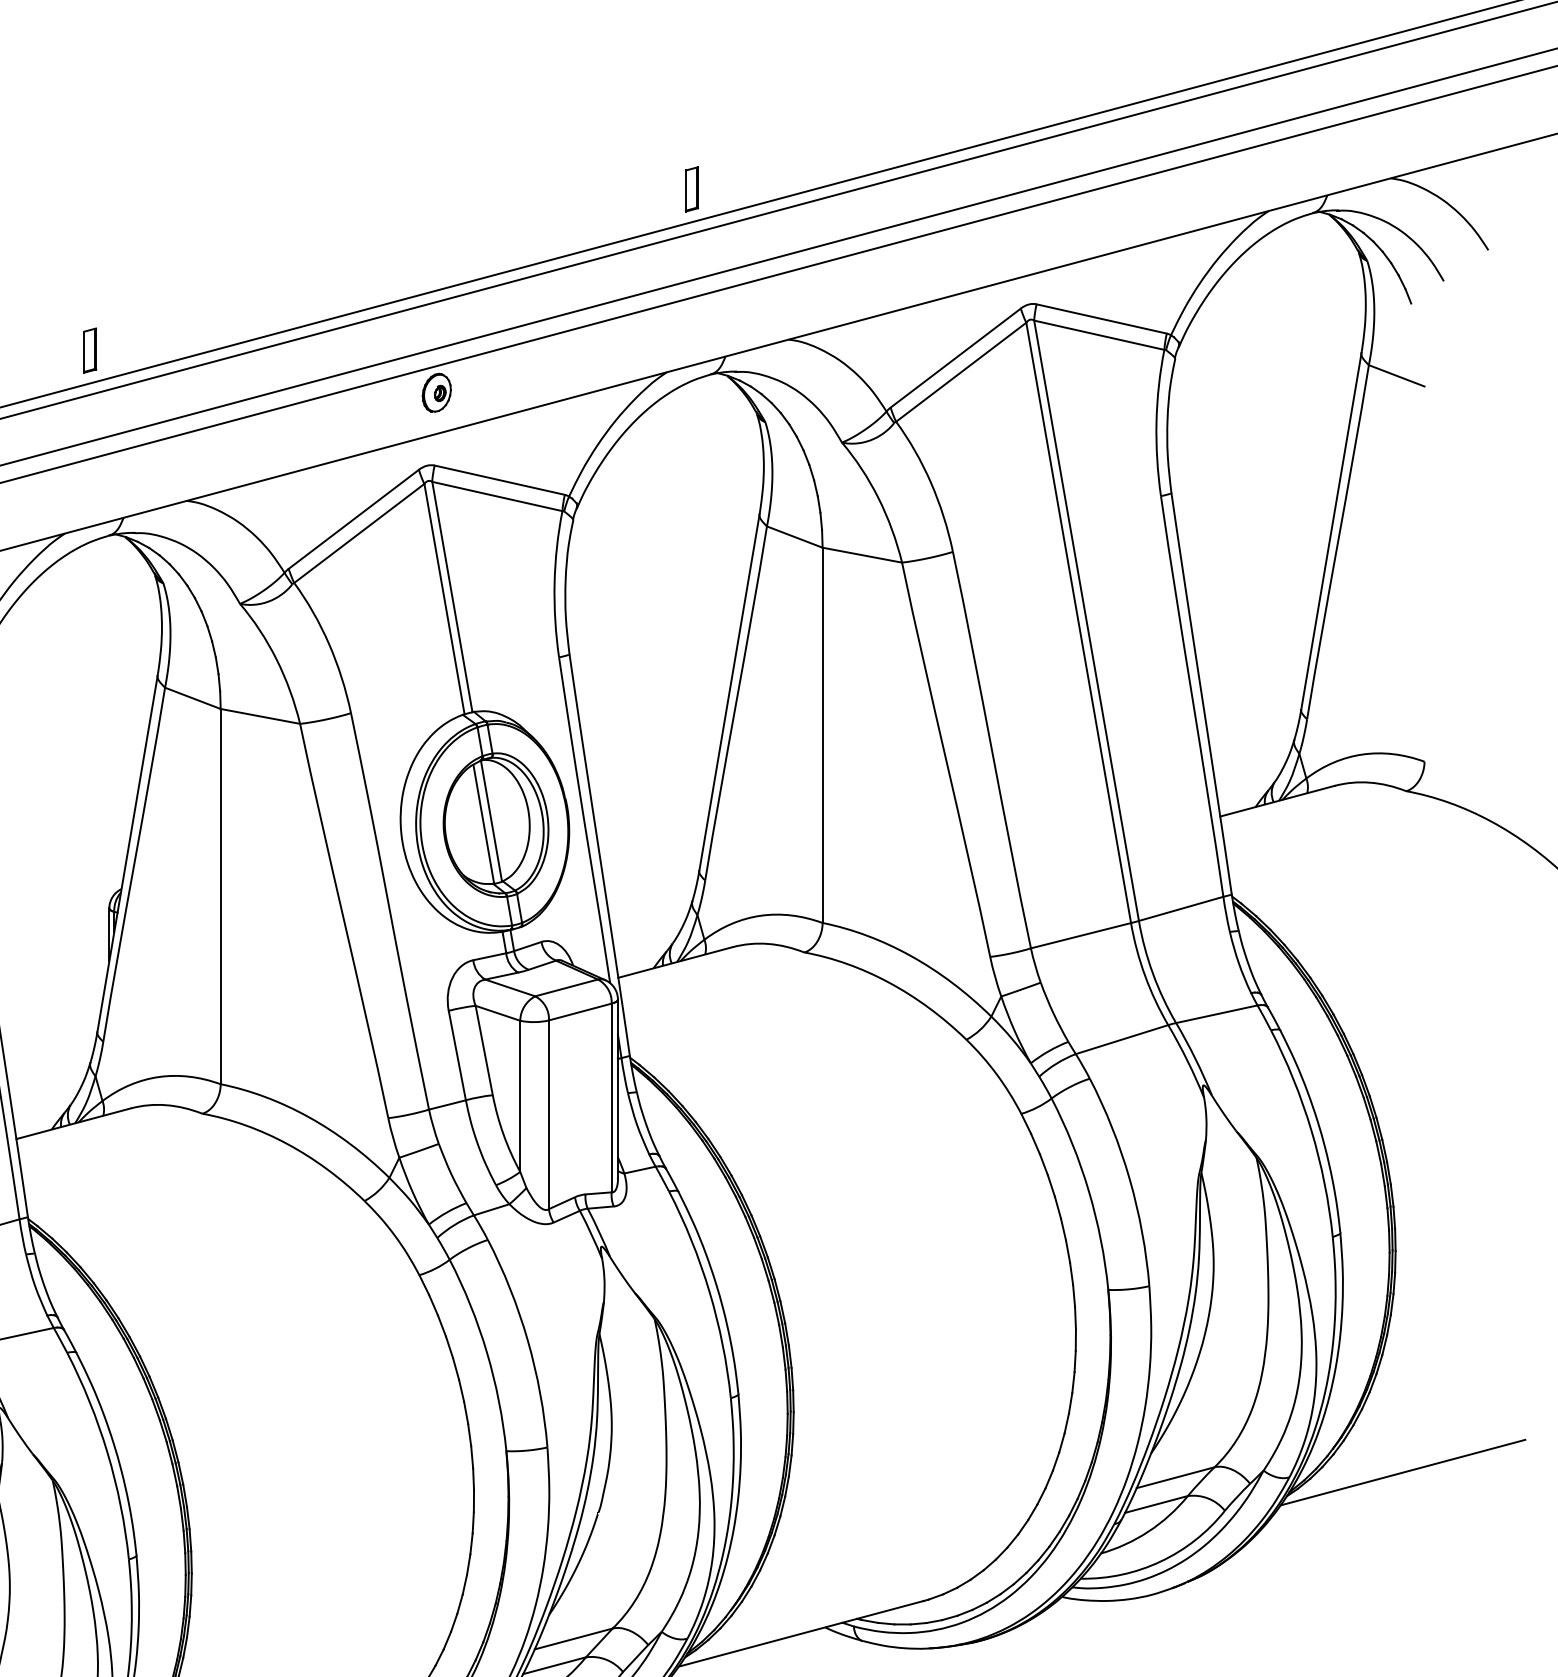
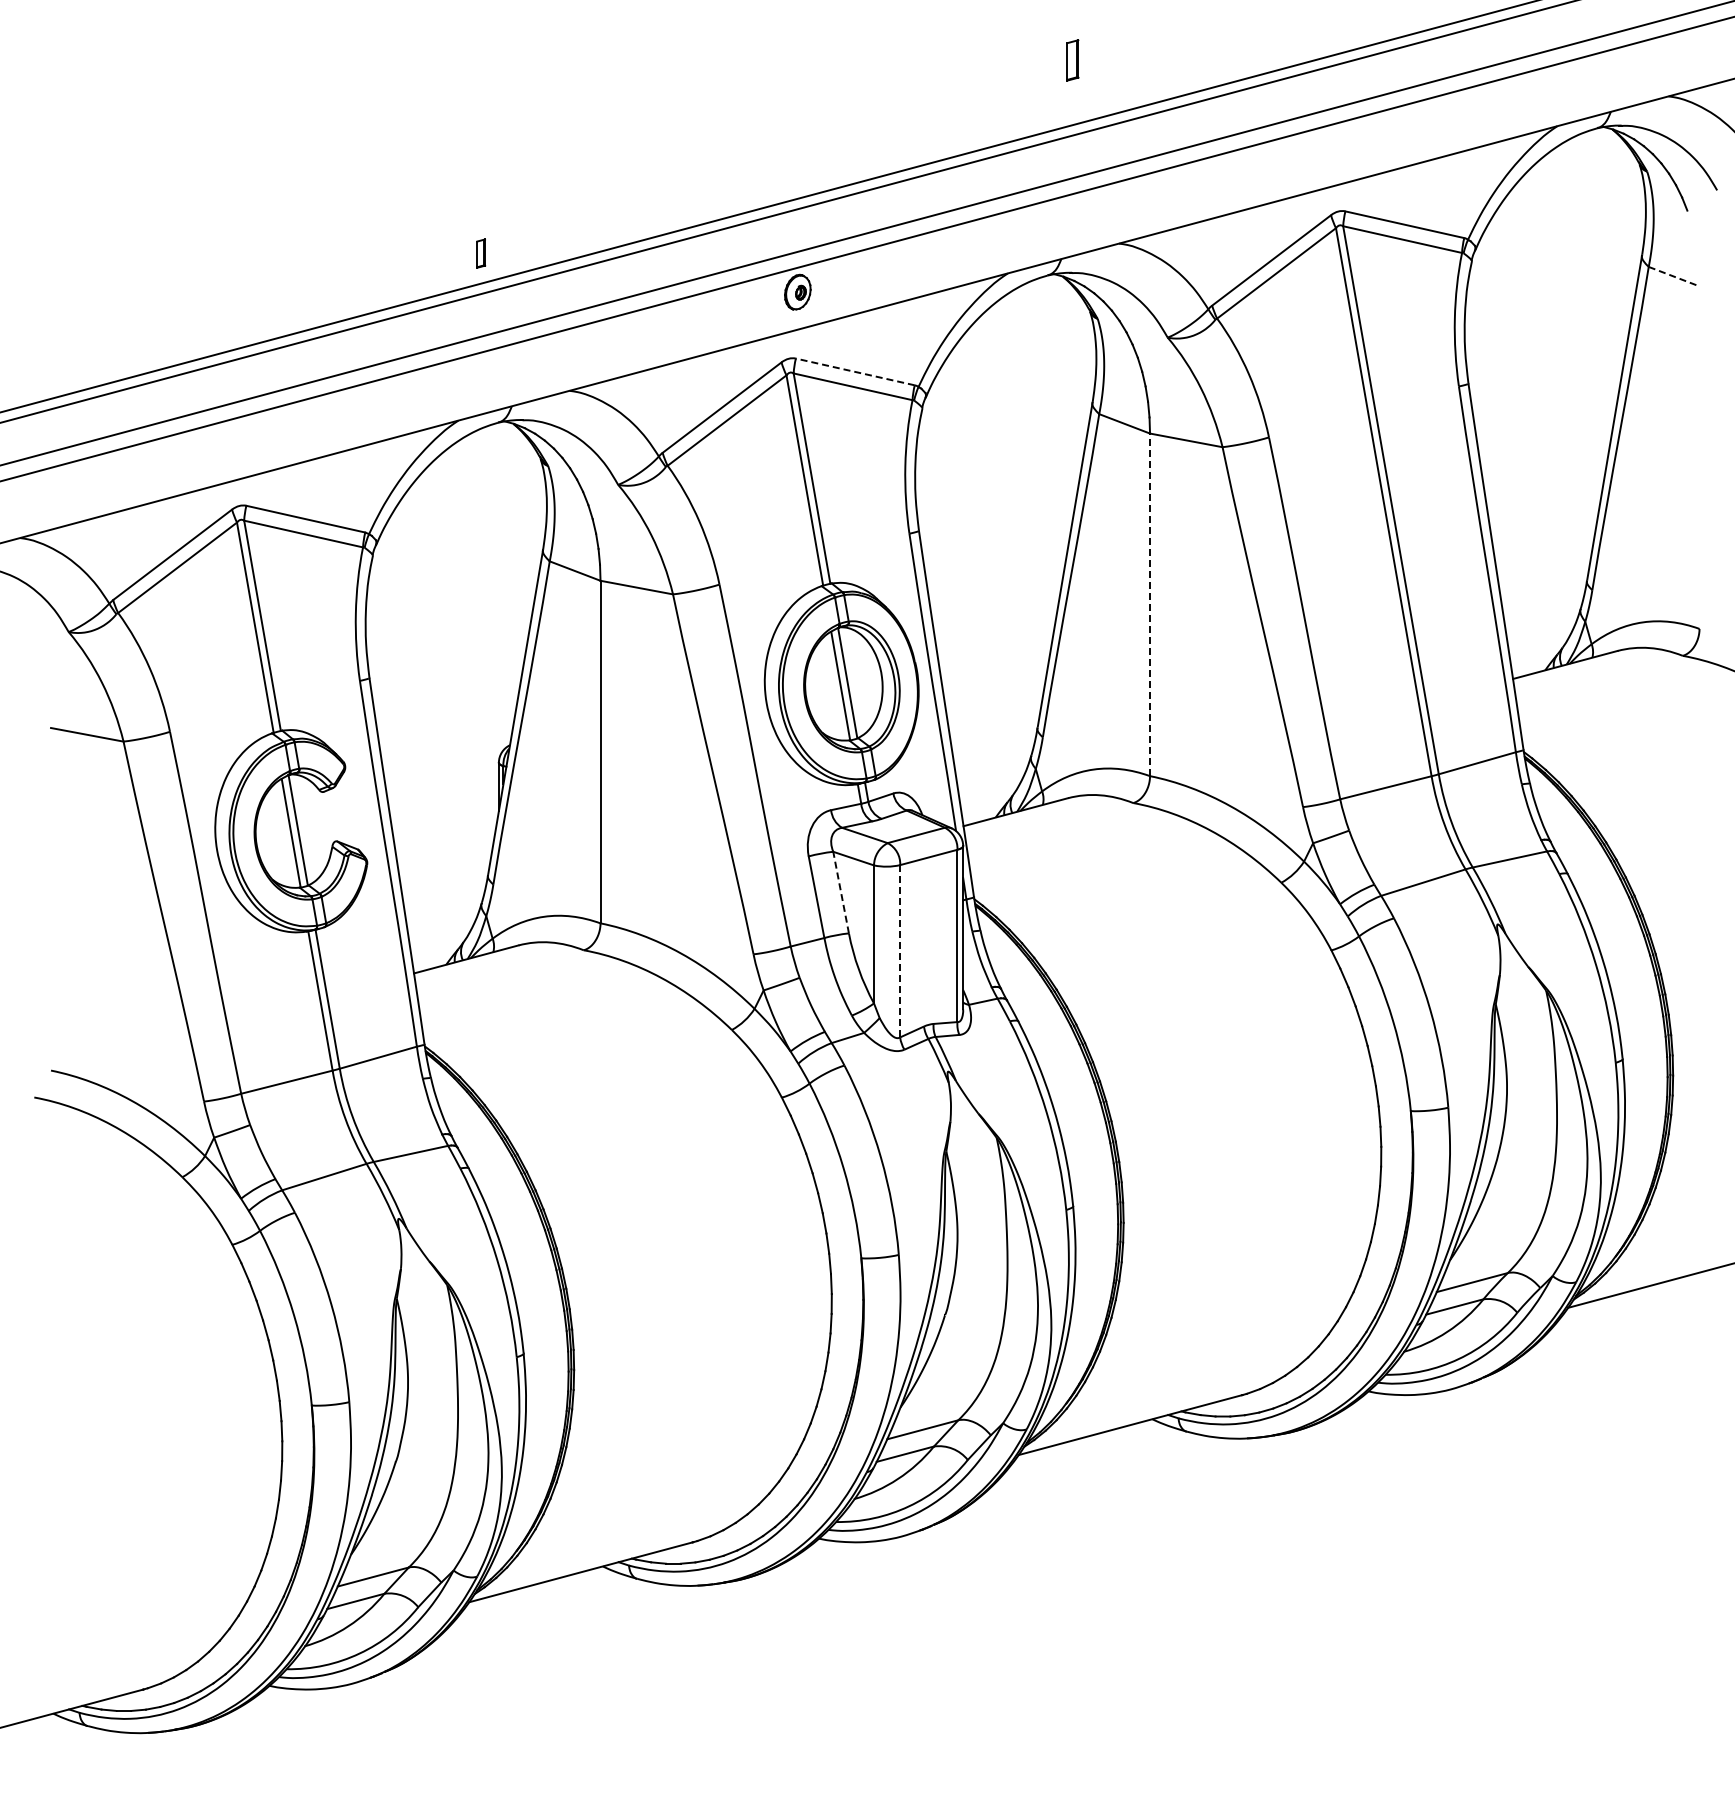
part: (691, 189) -> (1072, 60), moved
part: (89, 350) -> (480, 253), size x0.7
line: (1397, 375) -> (1674, 276), solid -> dashed
line: (499, 479) -> (855, 371), solid -> dashed
line: (823, 734) -> (1150, 604), solid -> dashed
line: (484, 1050) -> (841, 892), solid -> dashed
line: (549, 1113) -> (900, 950), solid -> dashed

